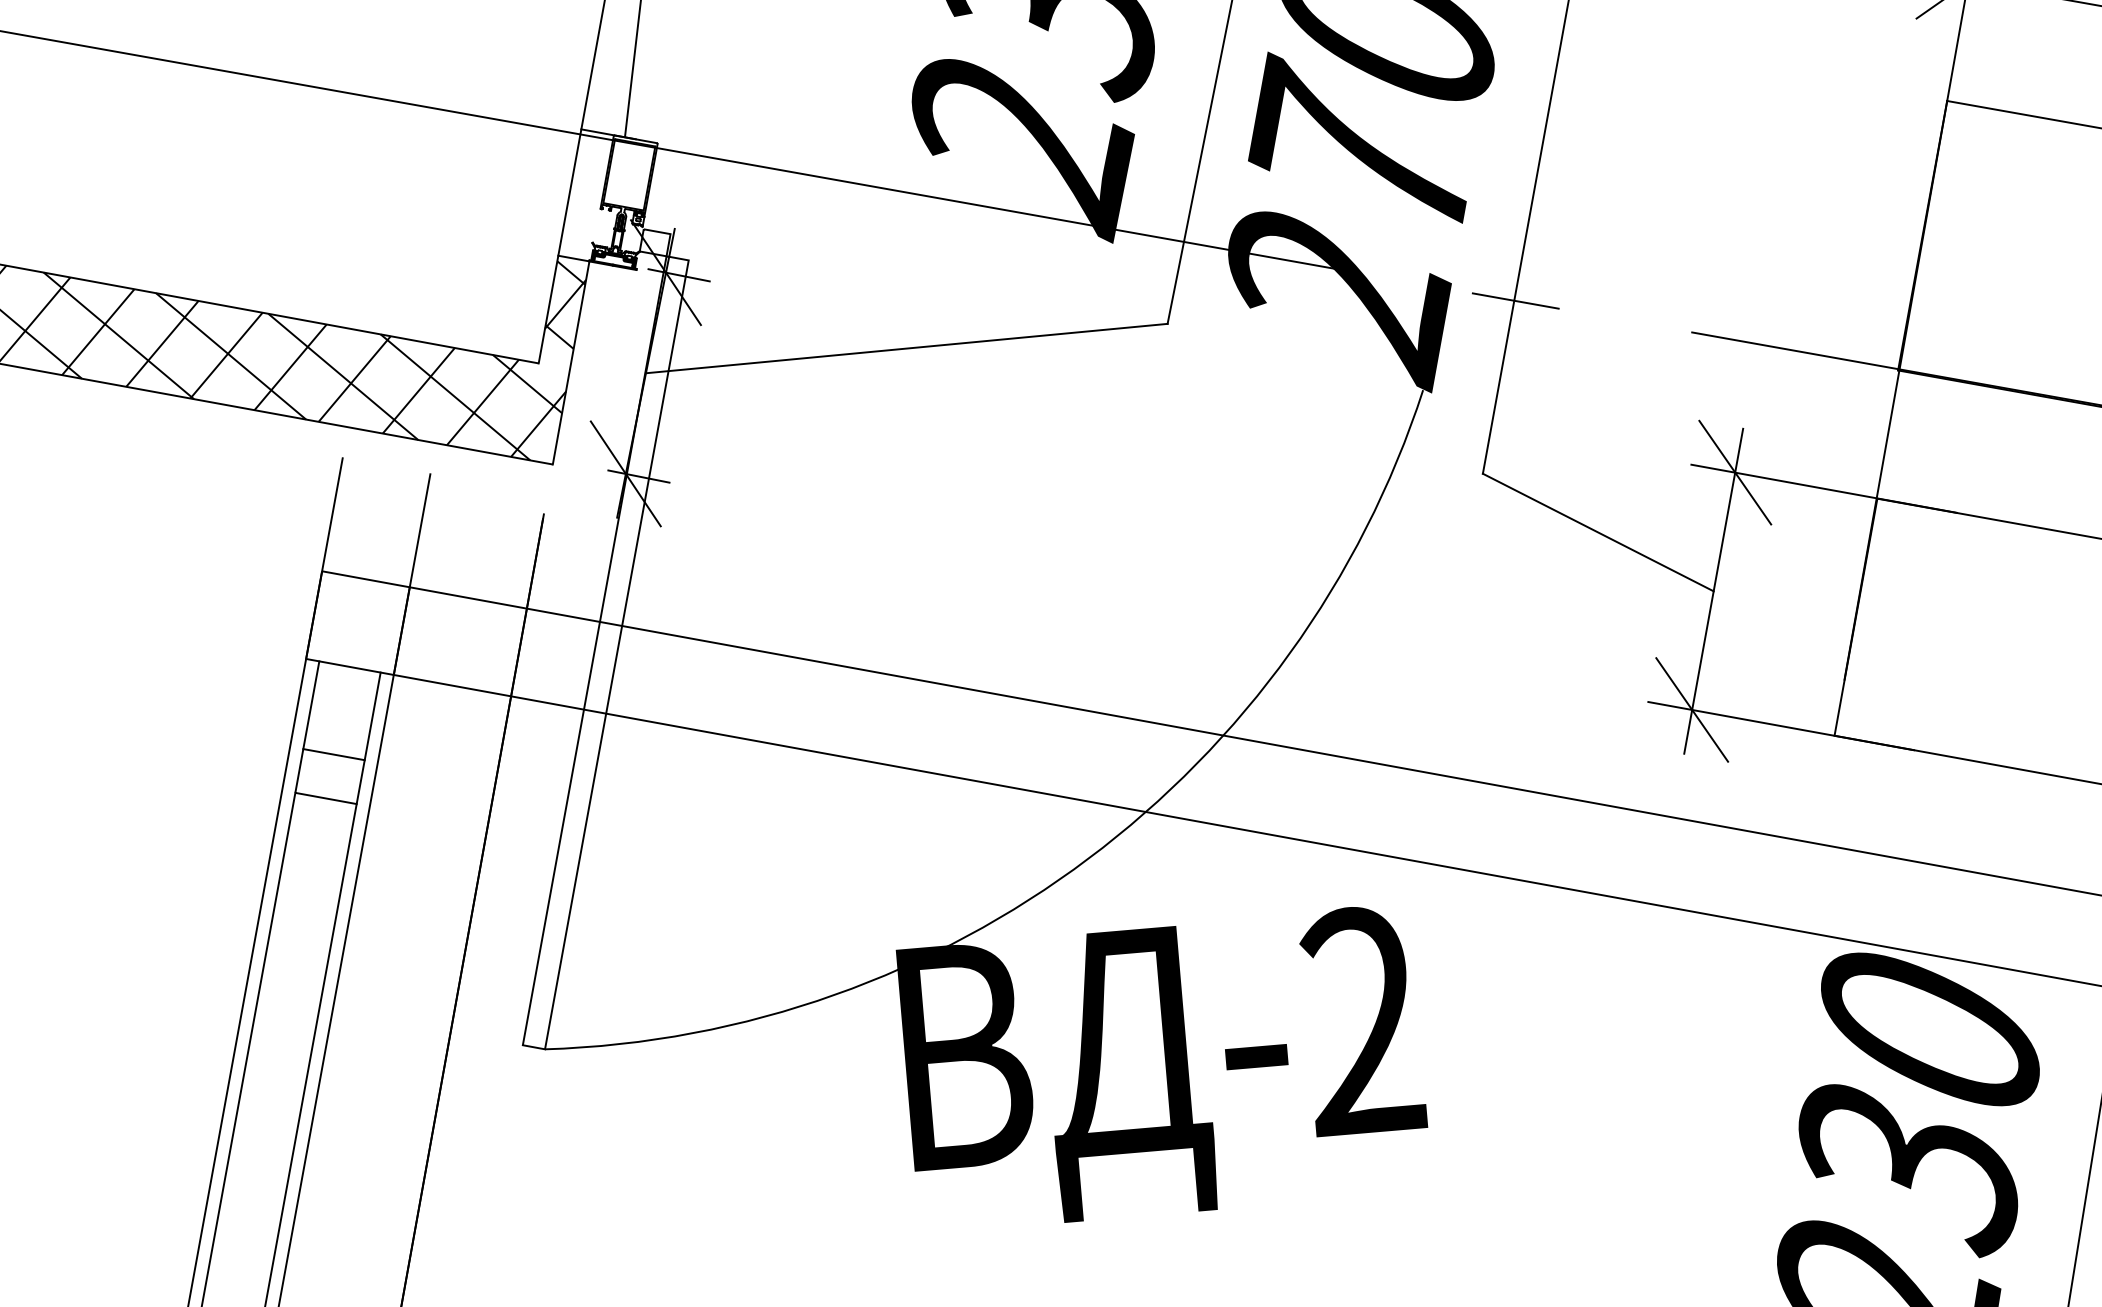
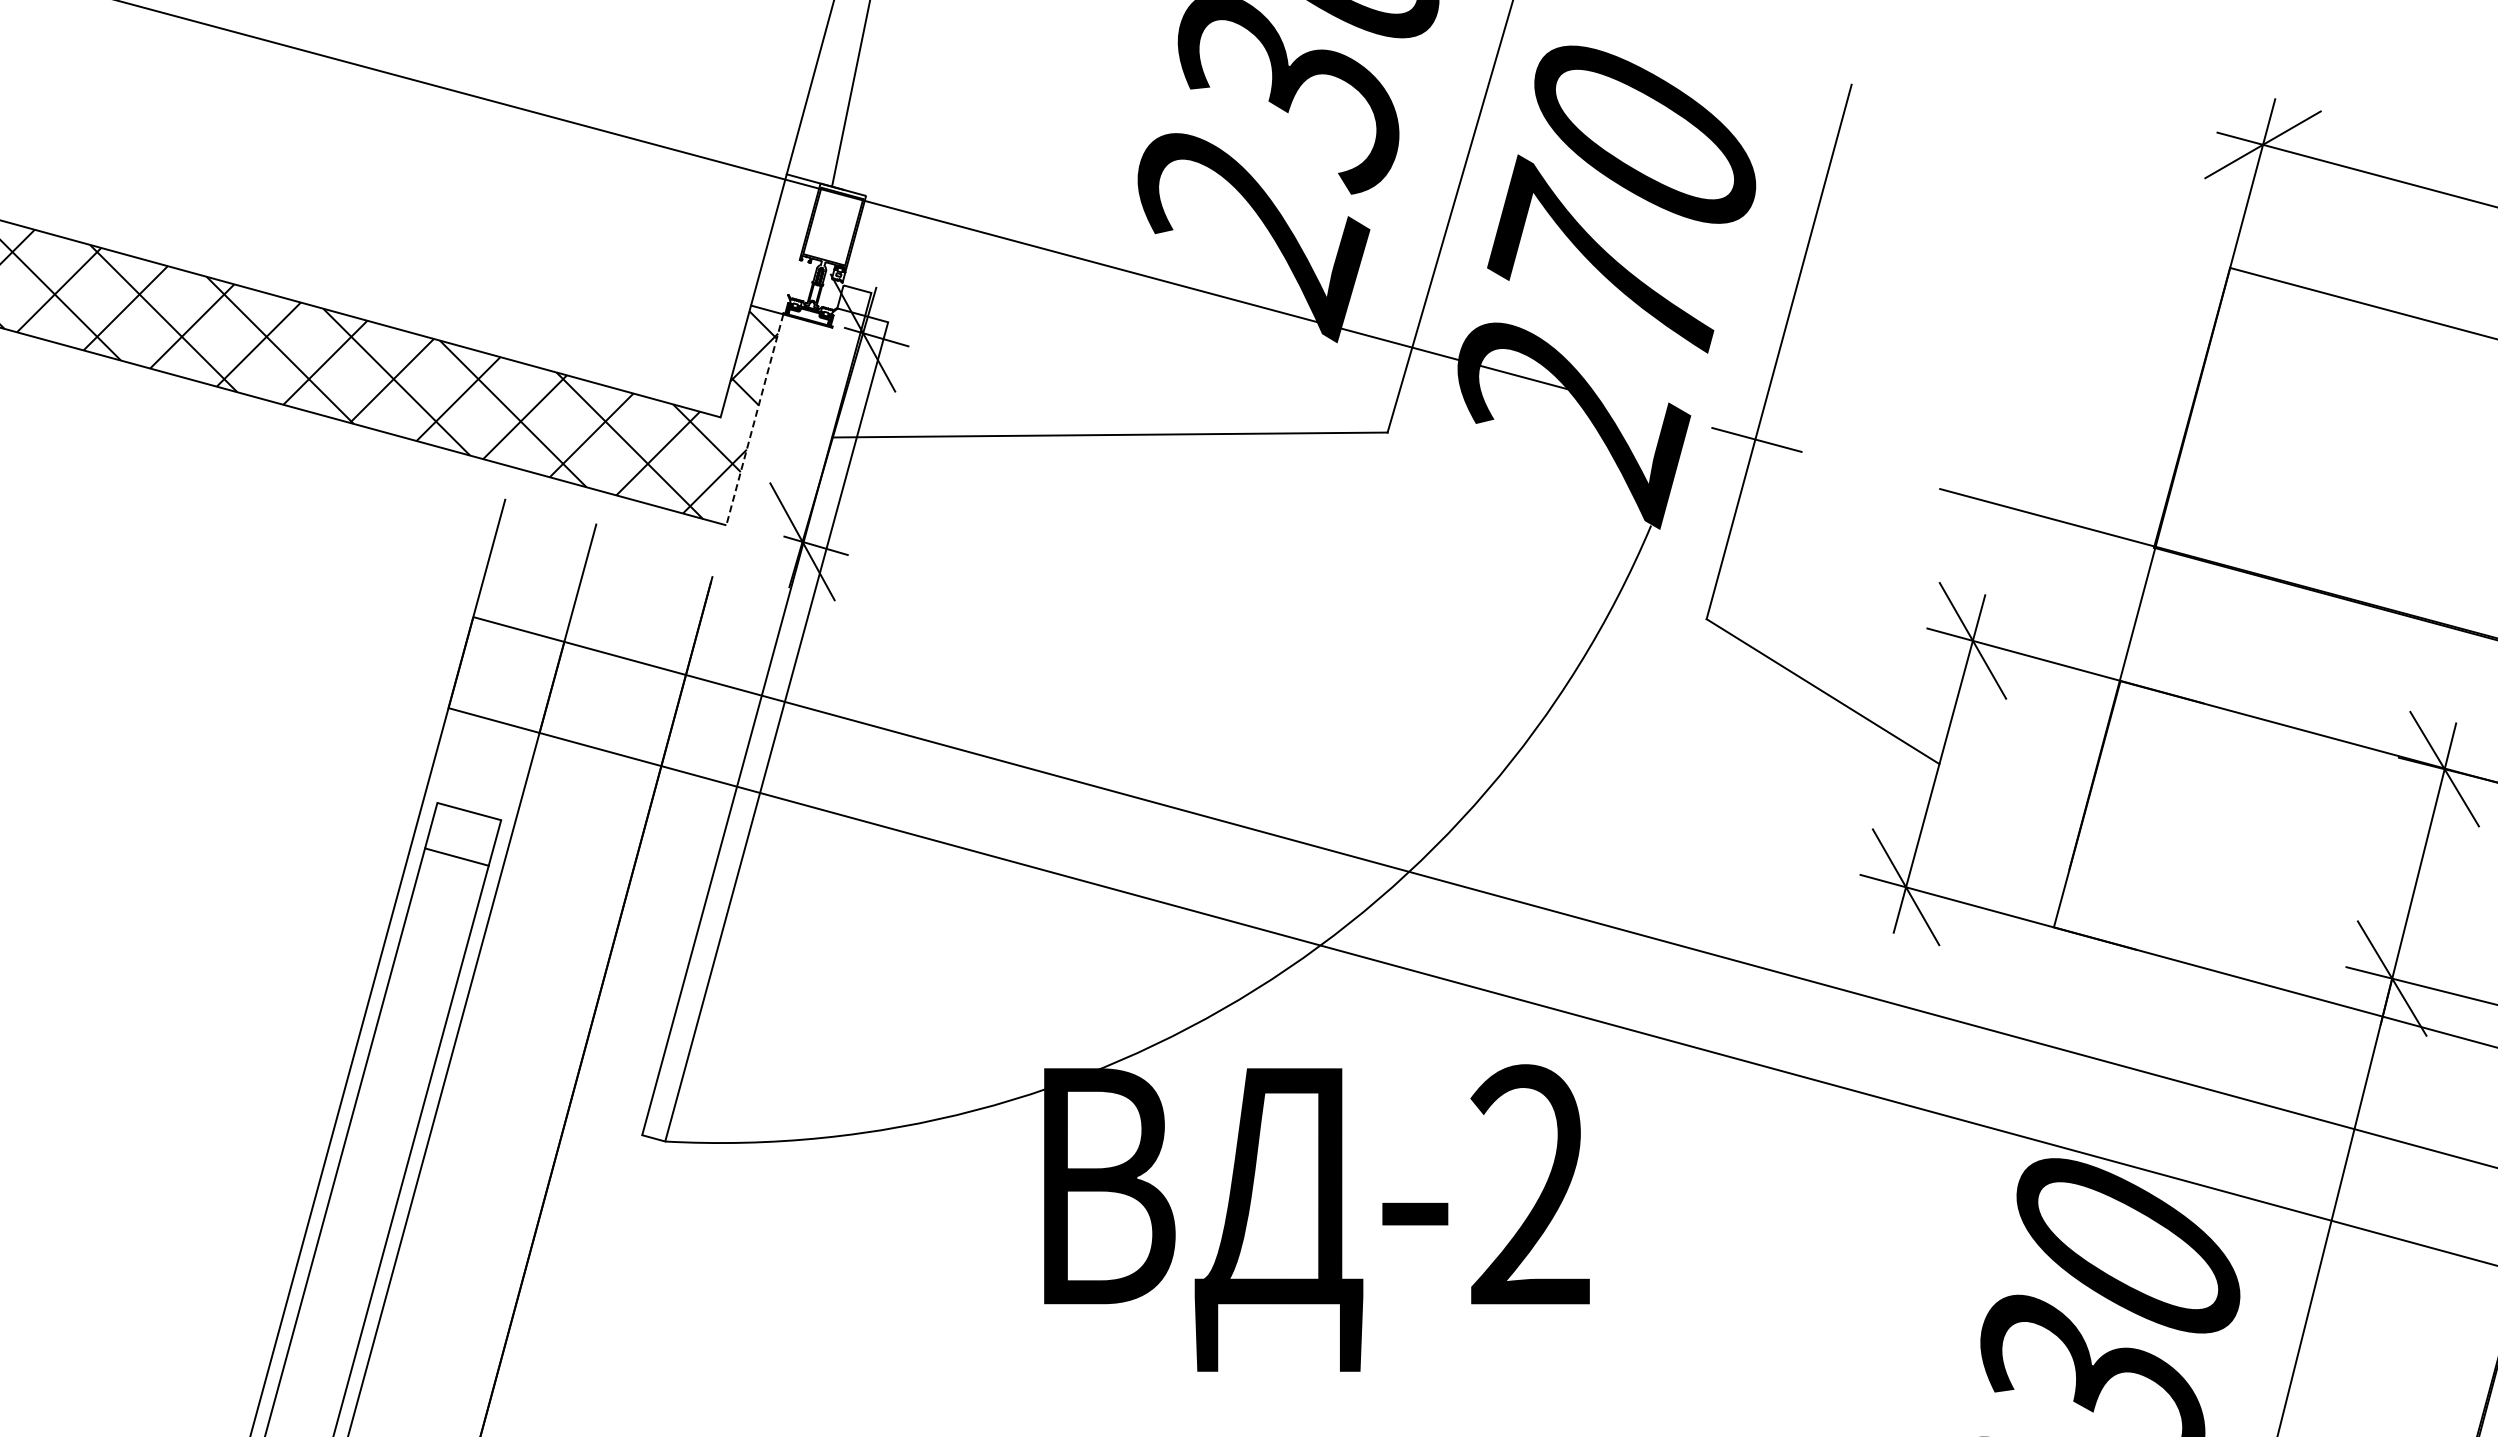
line: (570, 363) -> (754, 420), solid -> dashed
line: (310, 704) -> (449, 756), removed
line: (372, 716) -> (513, 774), removed

